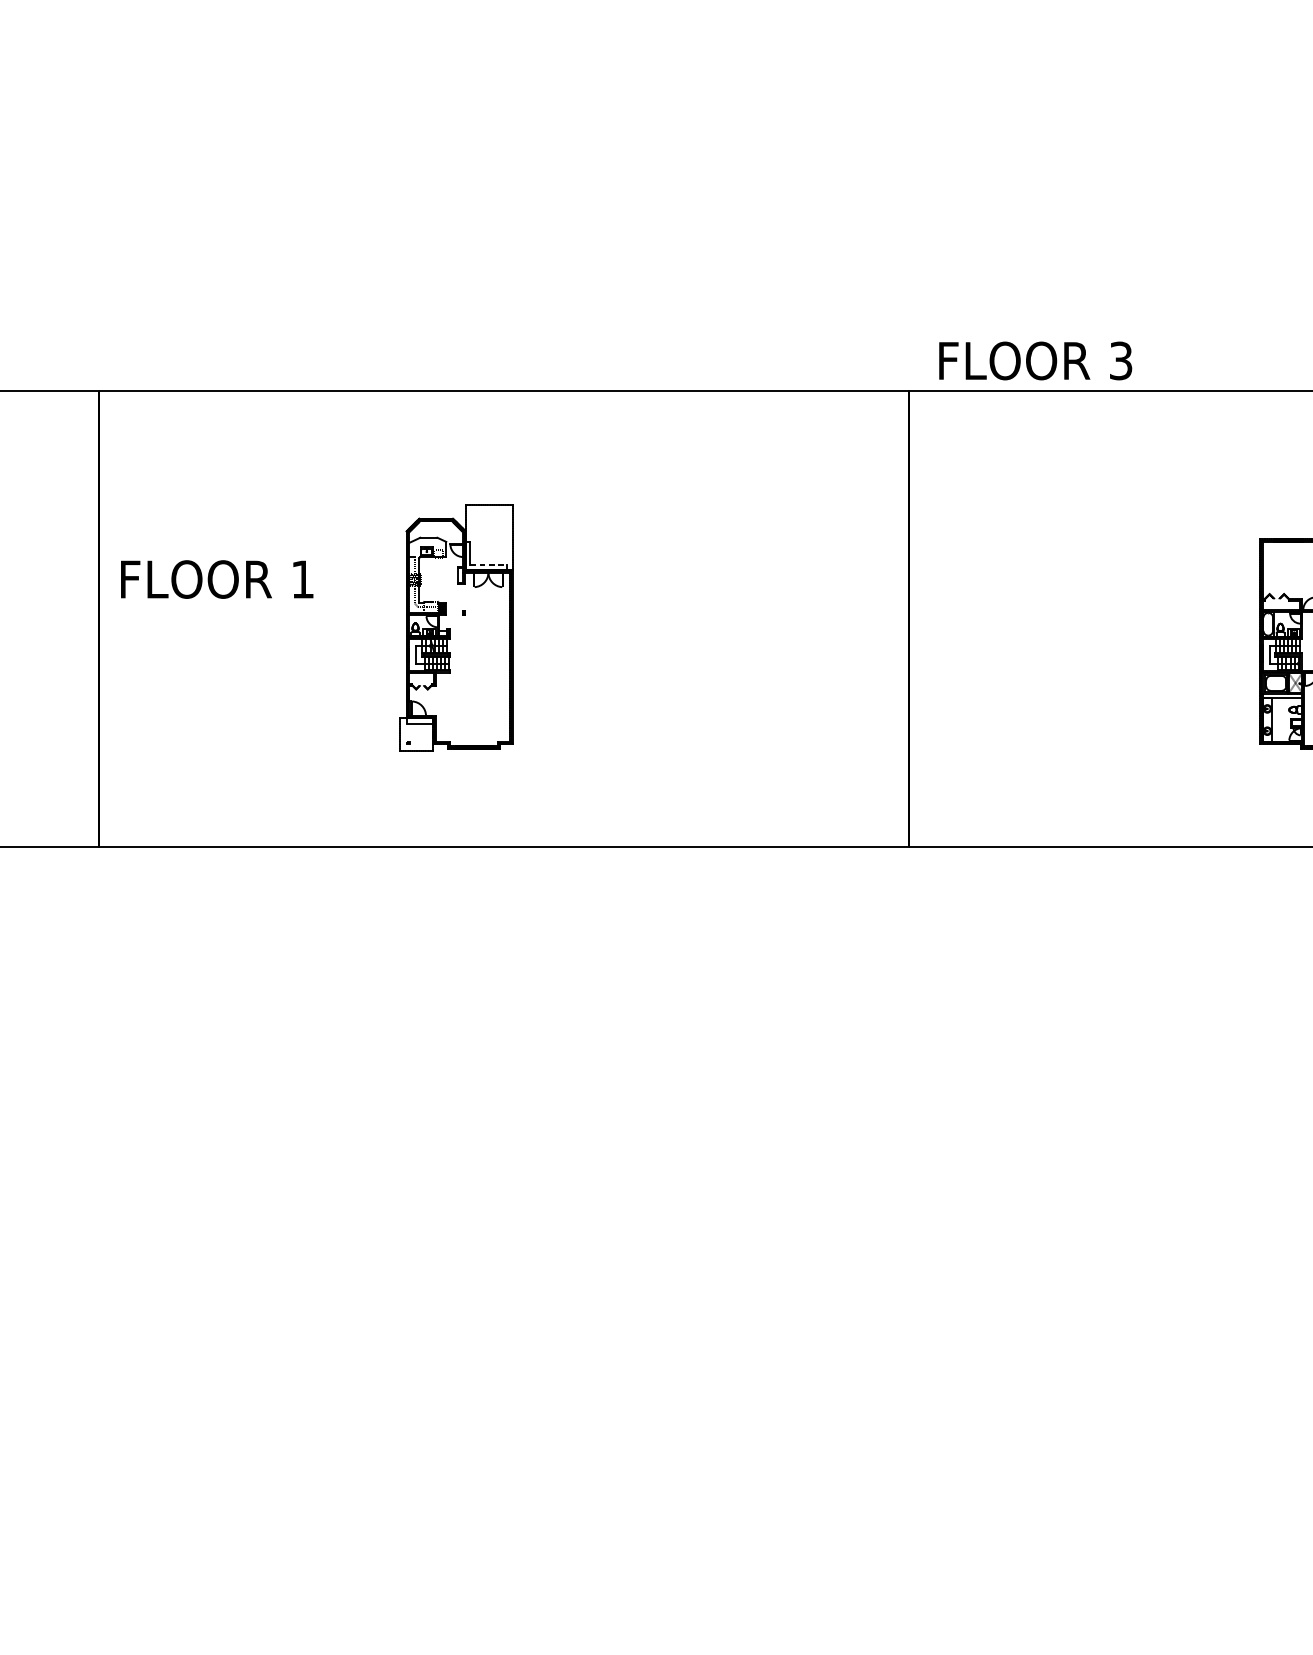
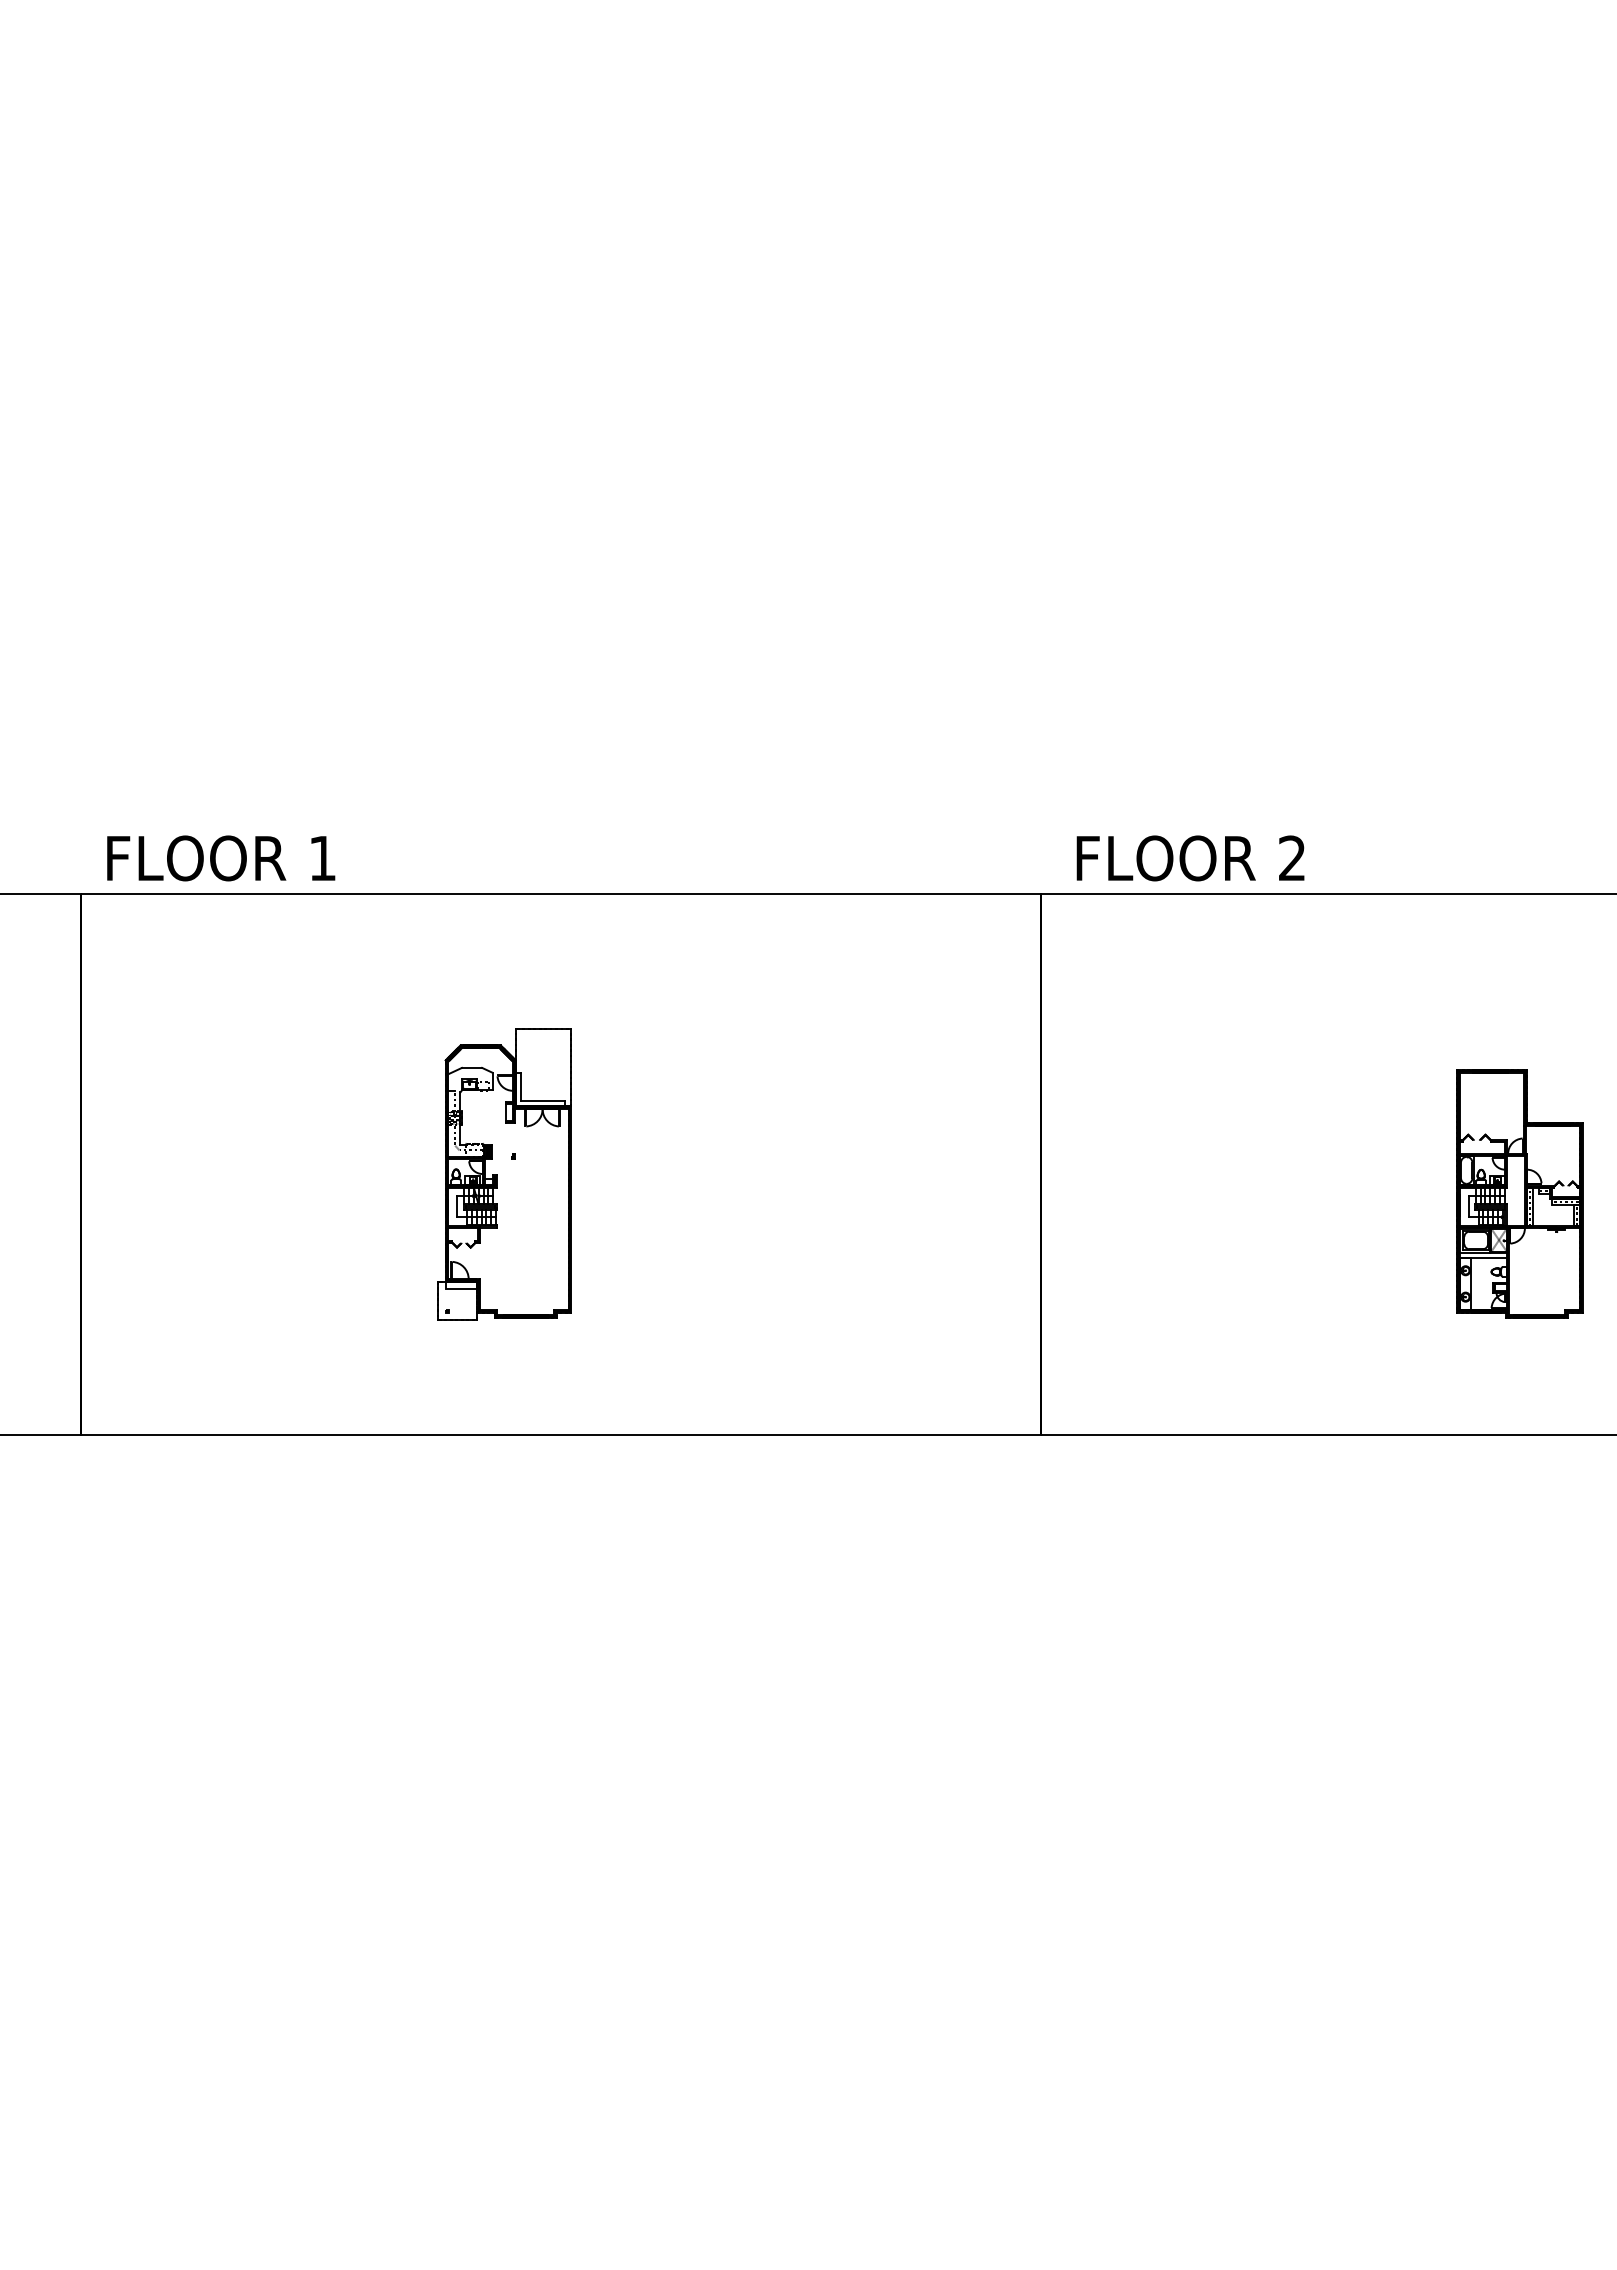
text: (1121, 361) -> (1292, 858), 3 -> 2
line: (488, 565) -> (542, 1100), dashed -> solid
text: (217, 579) -> (221, 858), moved

